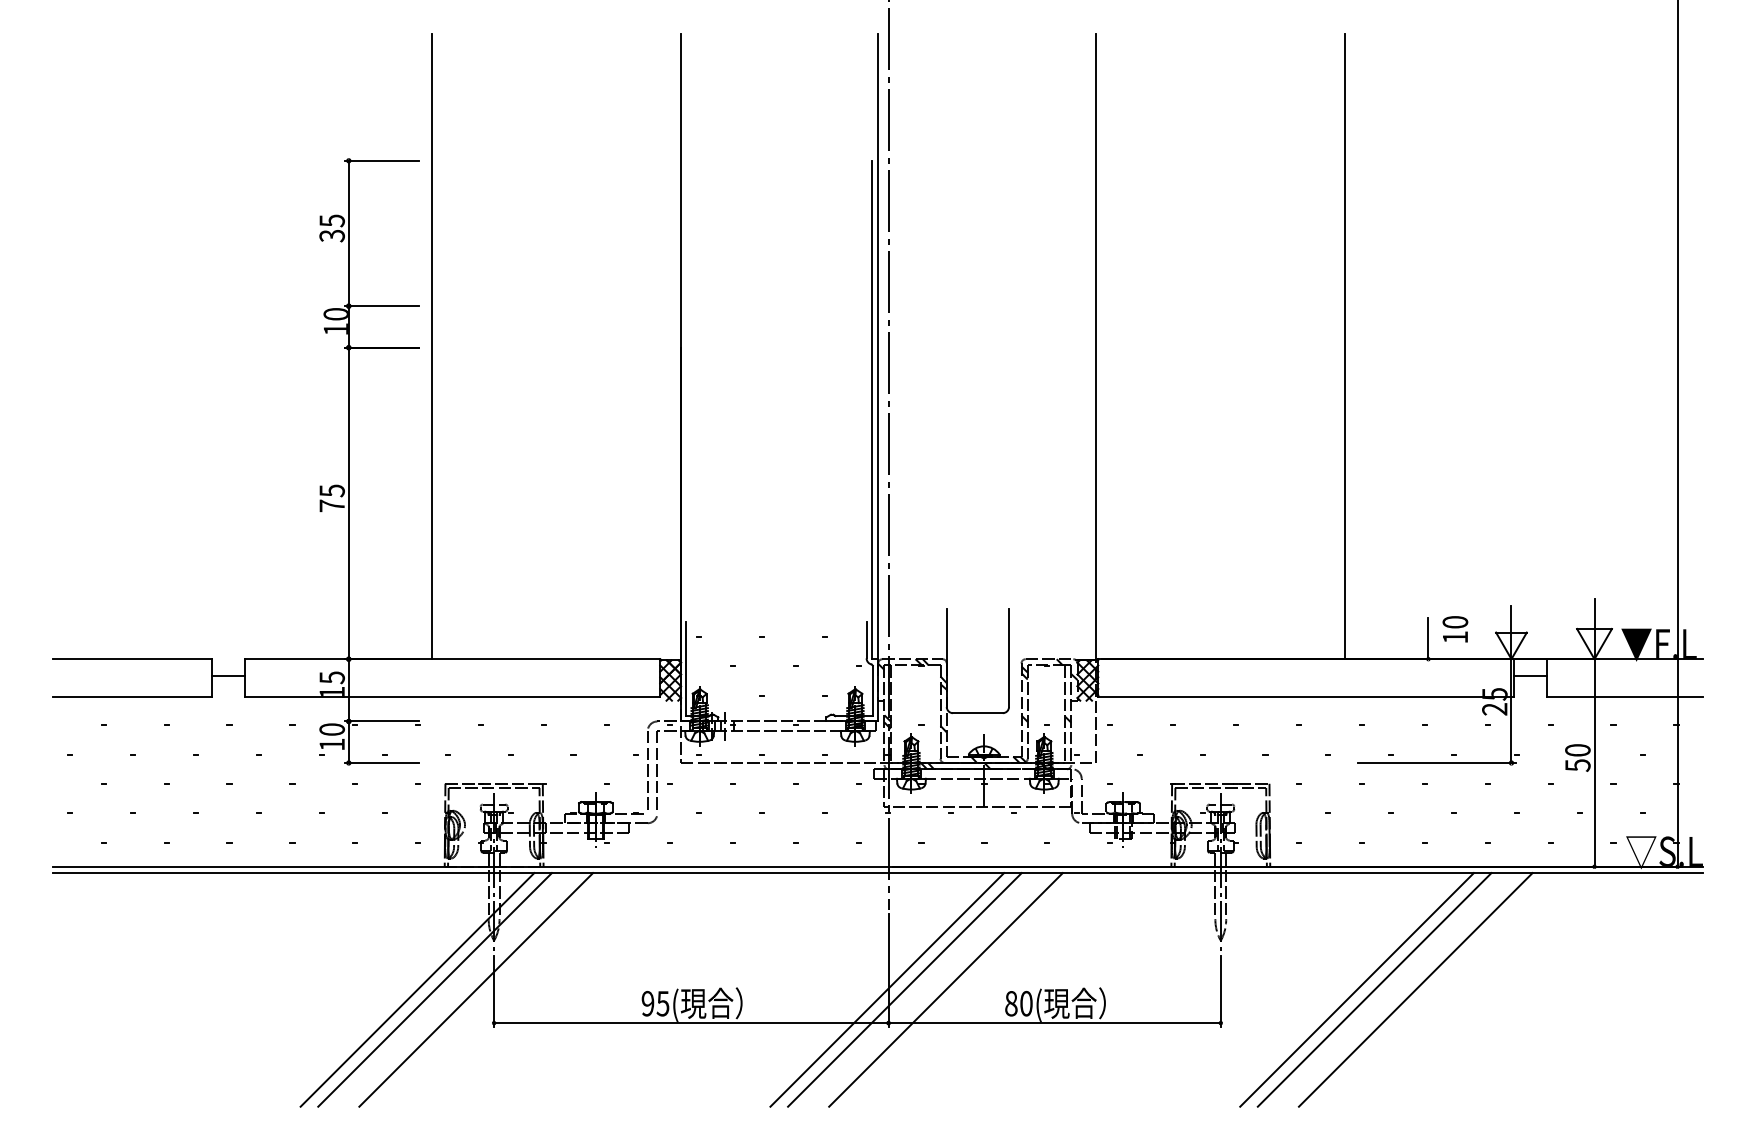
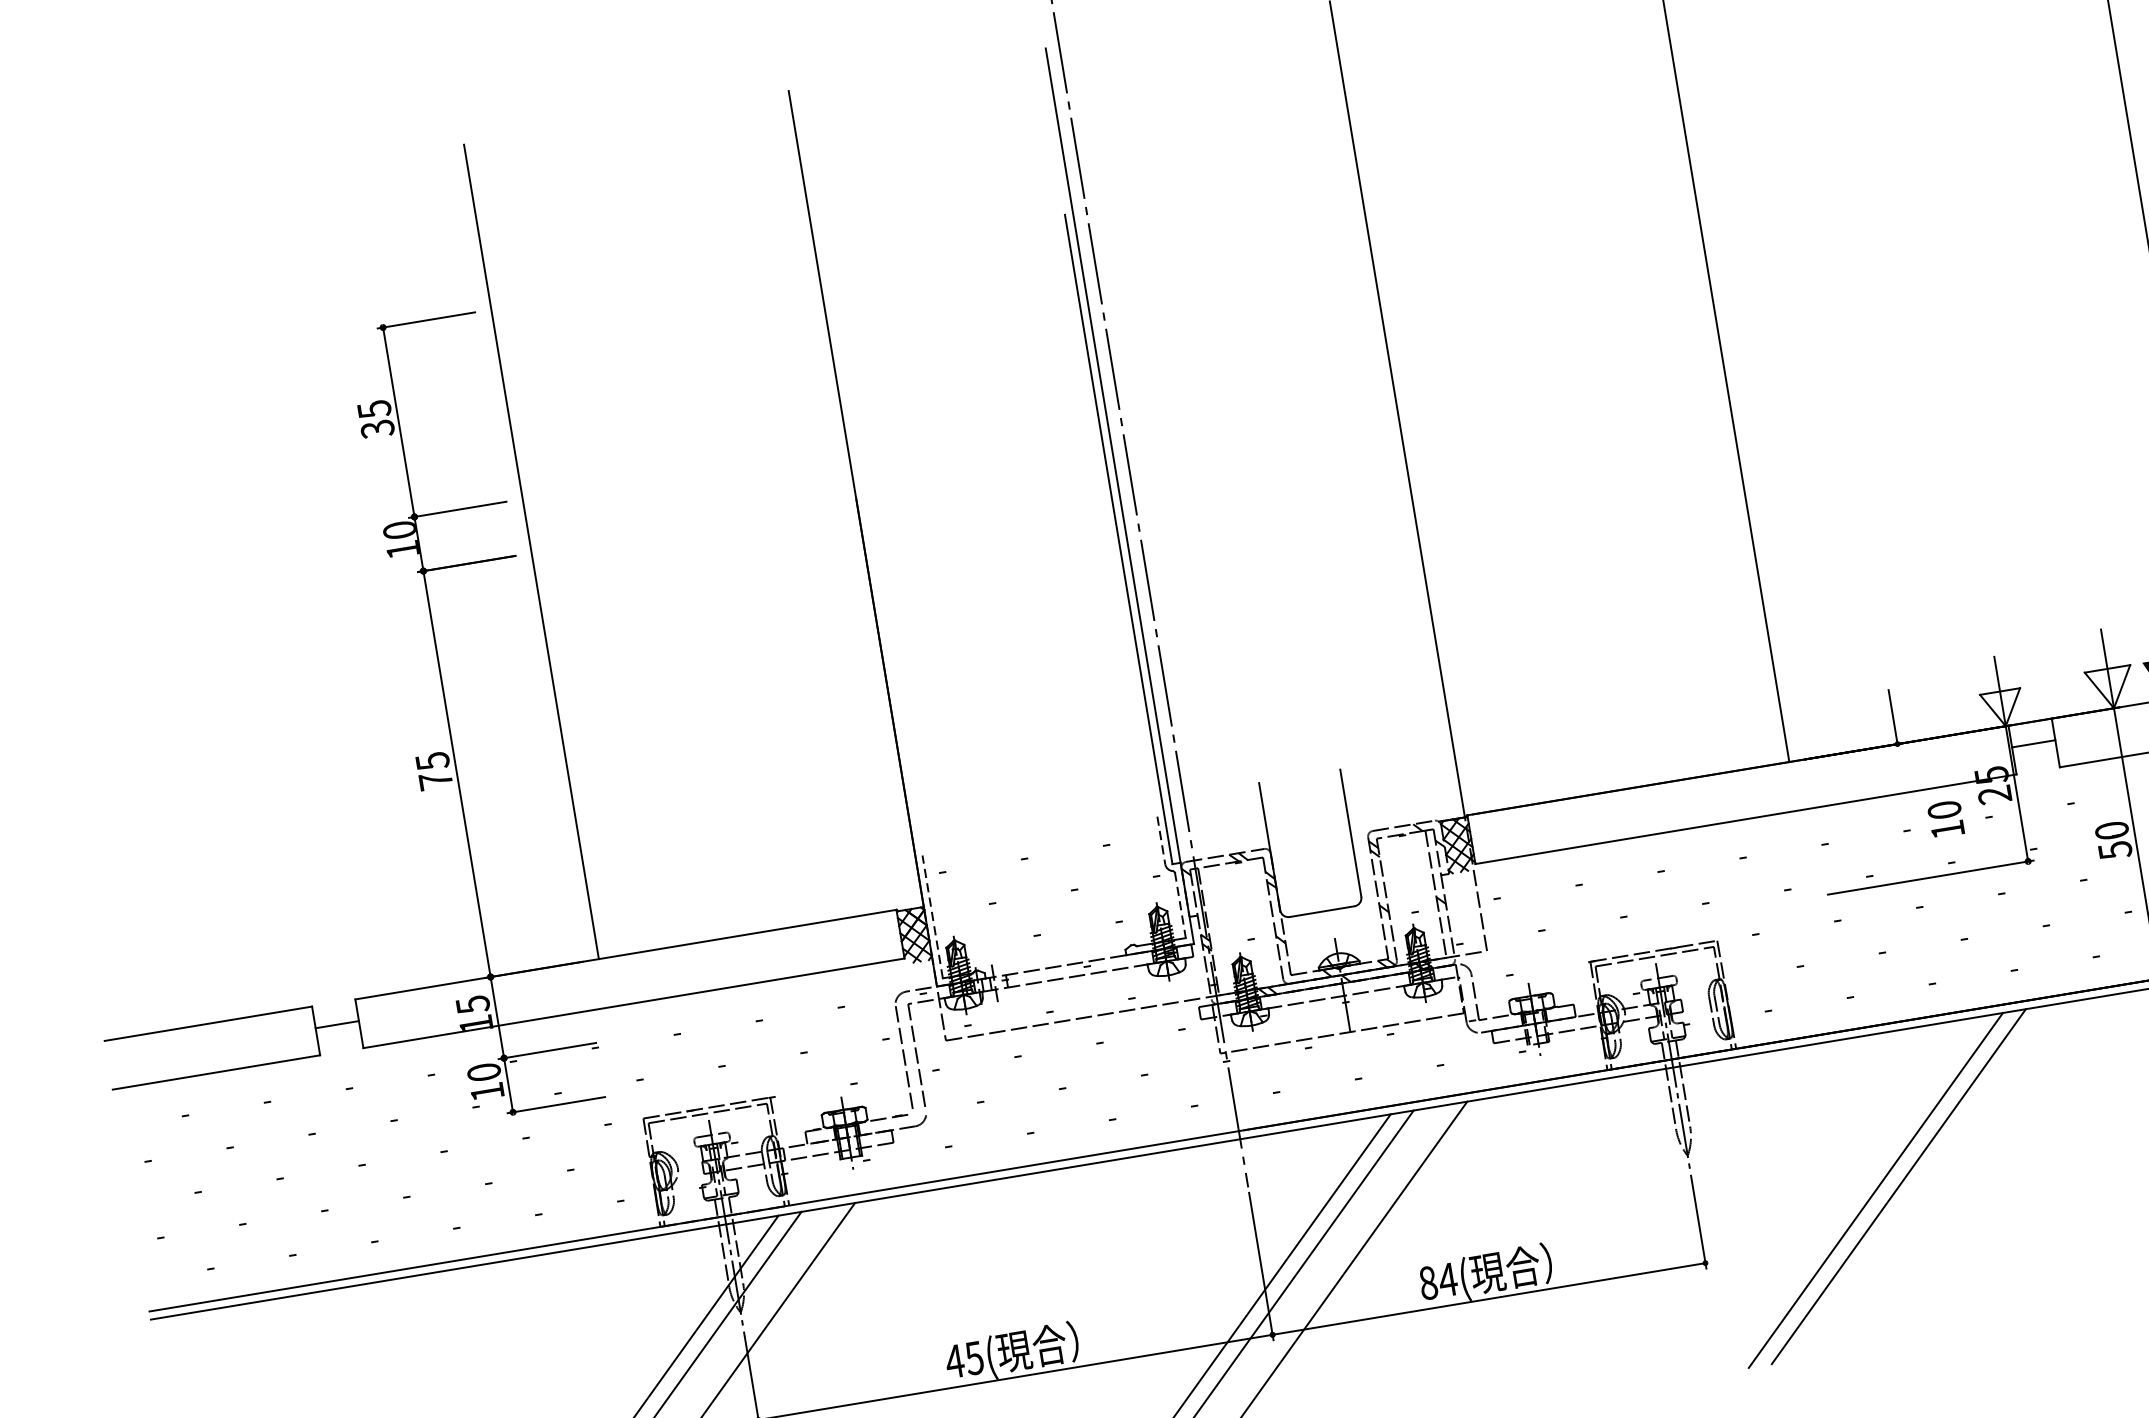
text: (1455, 629) -> (1946, 819), moved
line: (866, 640) -> (1161, 840), solid -> dashed
line: (686, 668) -> (932, 916), solid -> dashed
line: (872, 691) -> (1180, 906), solid -> dashed
line: (1415, 989) -> (1951, 1177), removed
text: (647, 1003) -> (954, 1361), 95( -> 45(
text: (1026, 1003) -> (1448, 1279), 80( -> 84(

